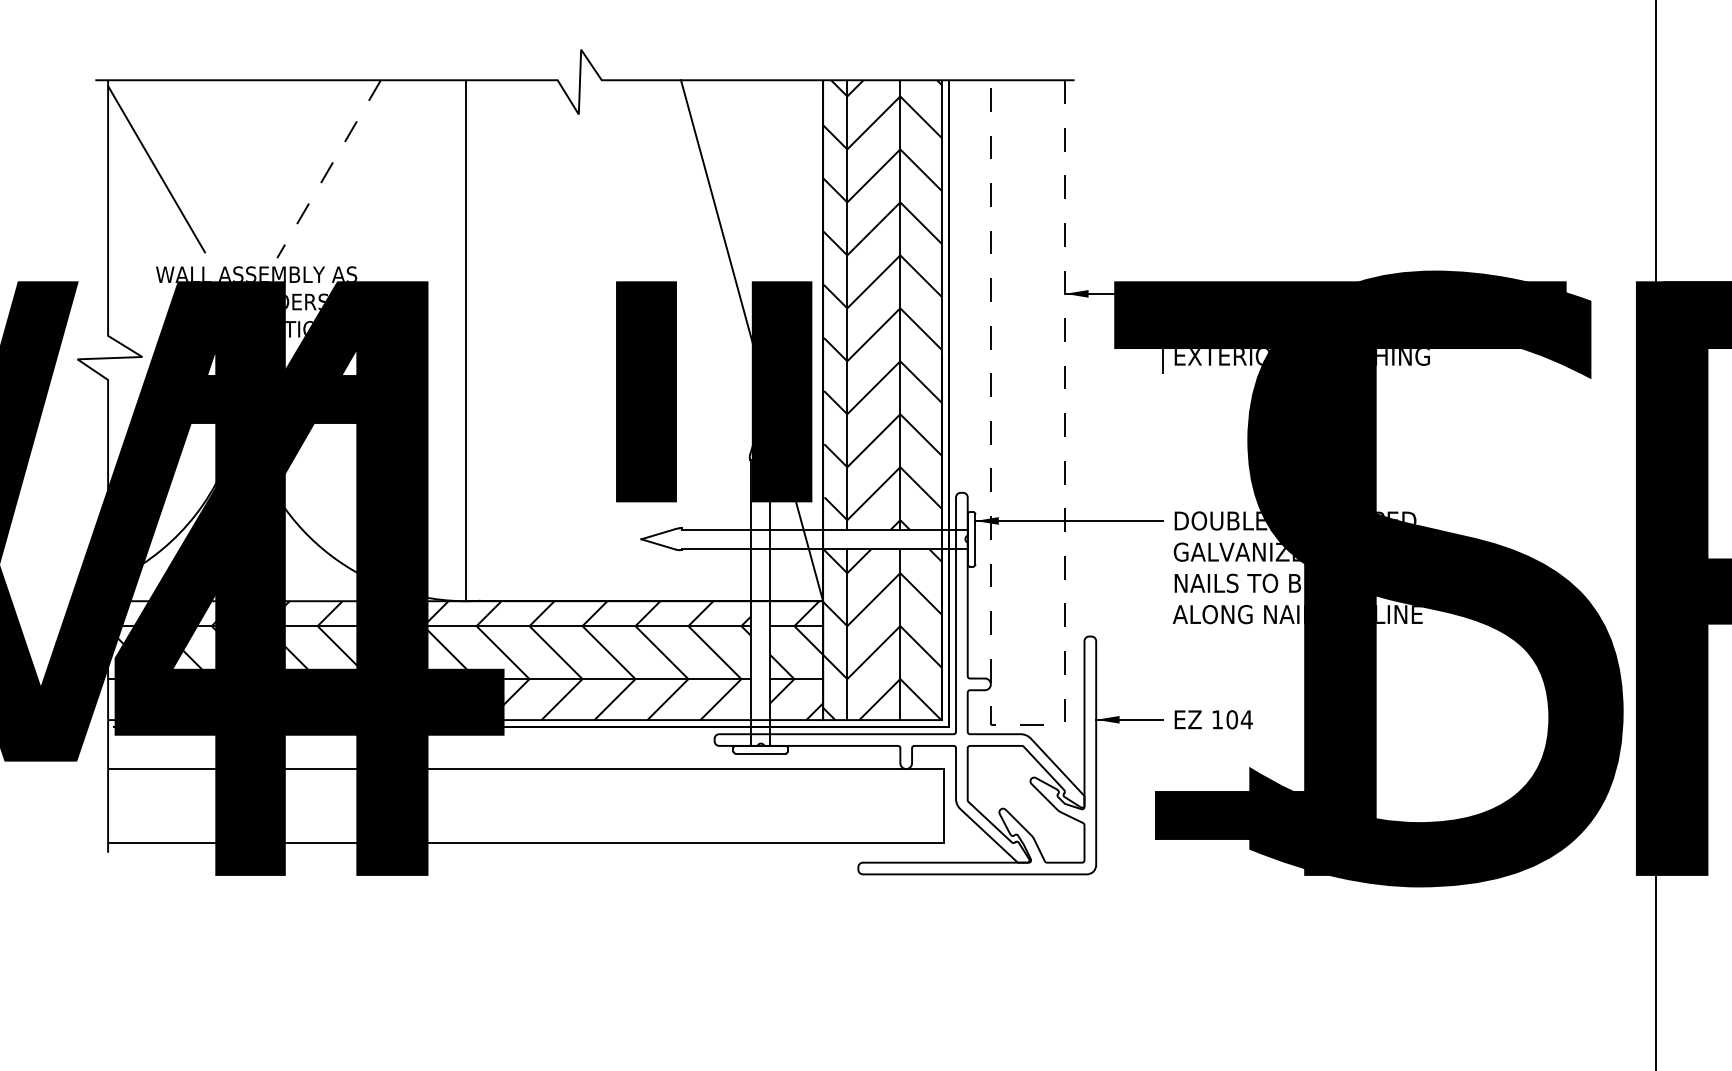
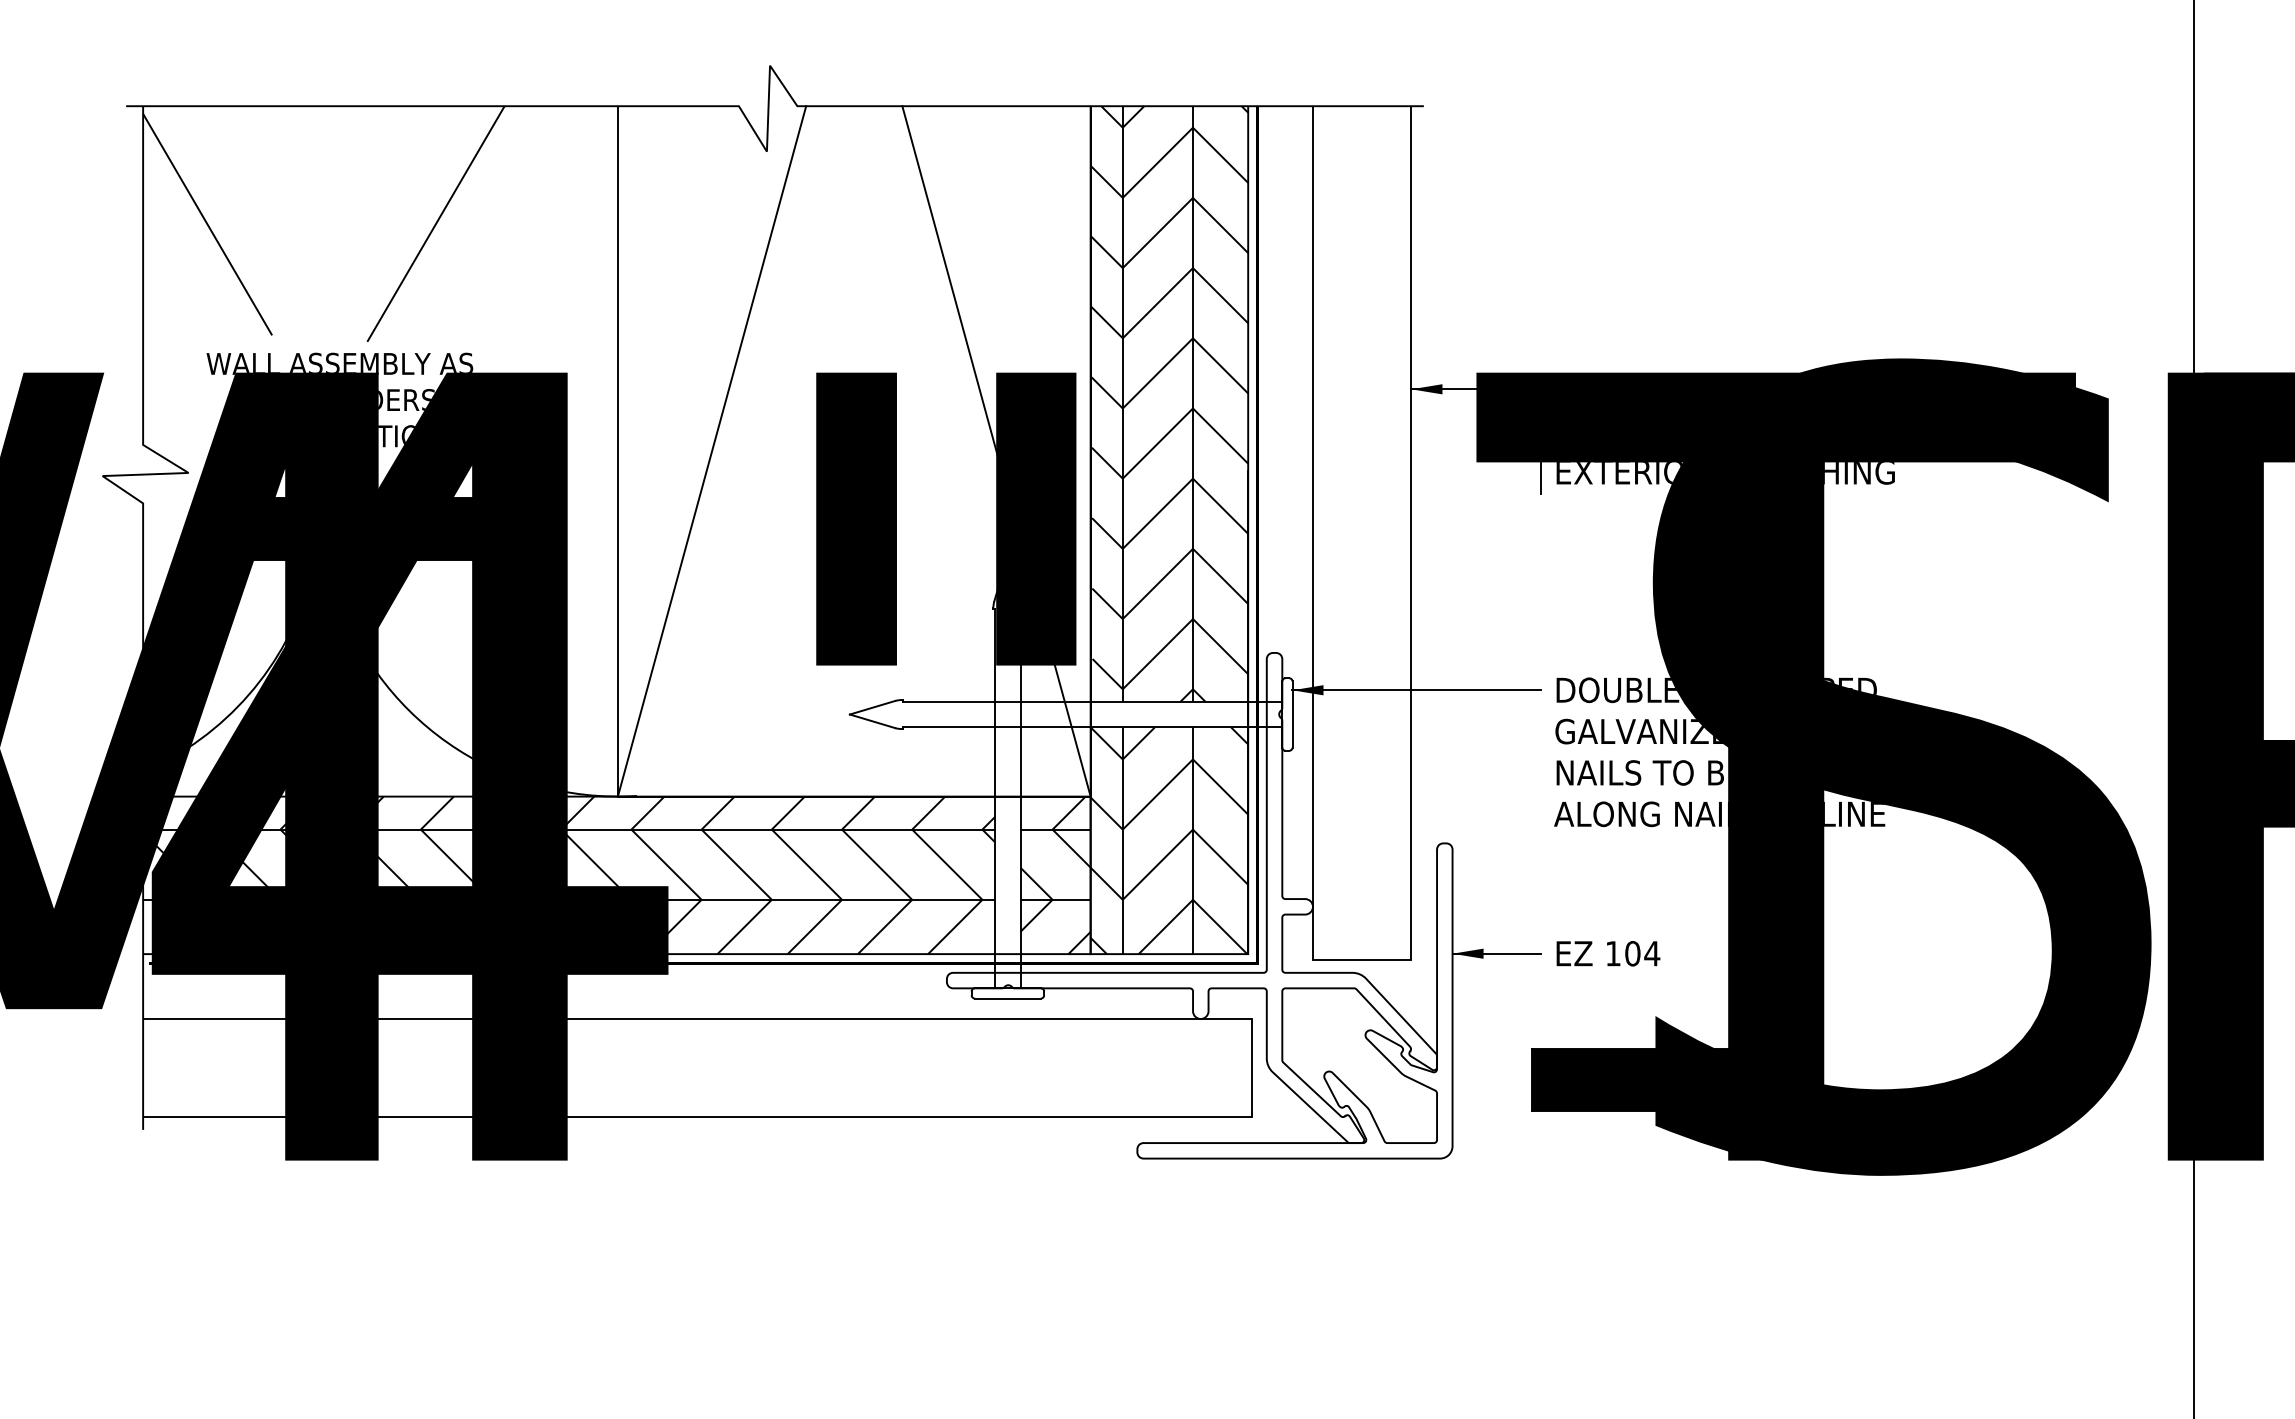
line: (329, 169) -> (436, 224), dashed -> solid
line: (537, 340) -> (712, 451), added
line: (1027, 724) -> (1361, 959), dashed -> solid

